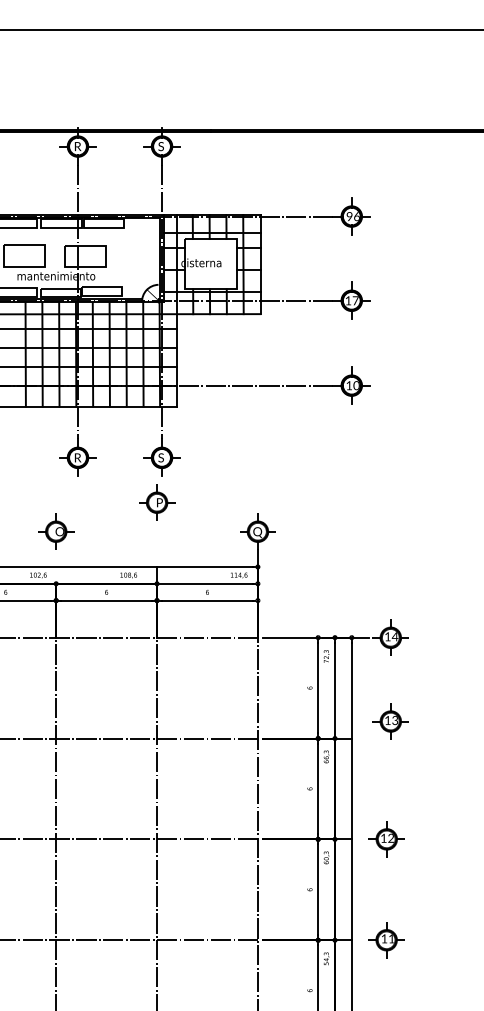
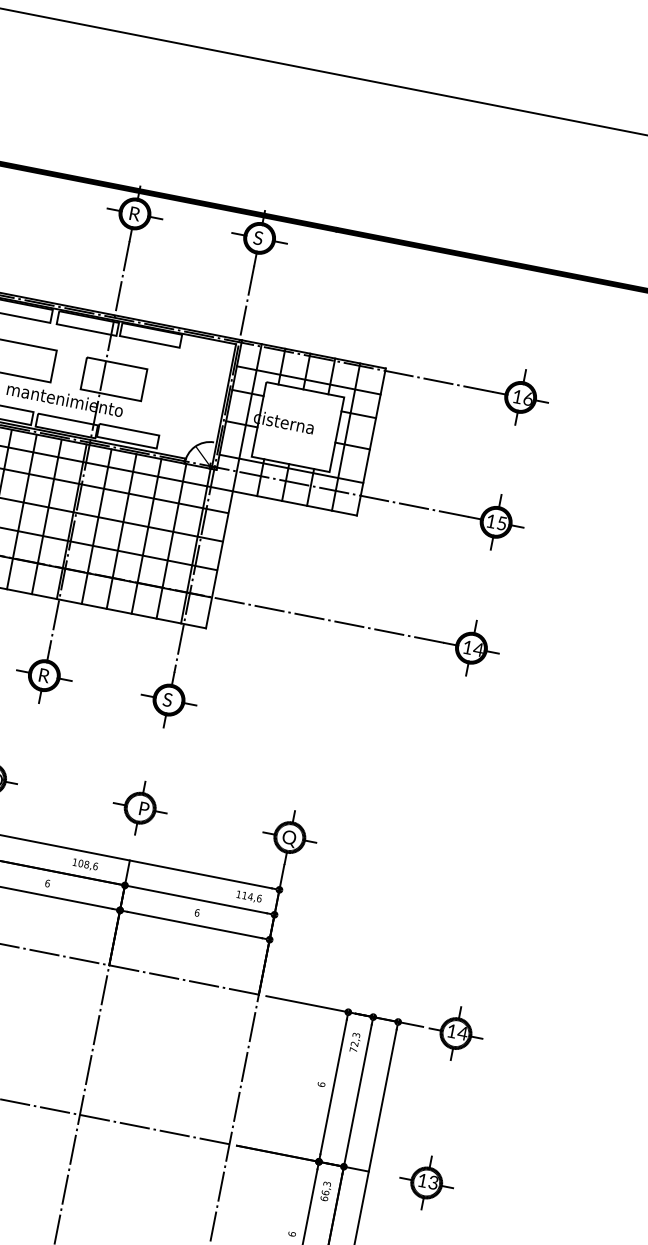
text: (349, 216) -> (517, 396), 96 -> 16
text: (355, 300) -> (501, 522), 17 -> 15
text: (356, 385) -> (478, 649), 10 -> 14
part: (157, 502) -> (140, 807), moved
part: (390, 721) -> (426, 1182), moved

